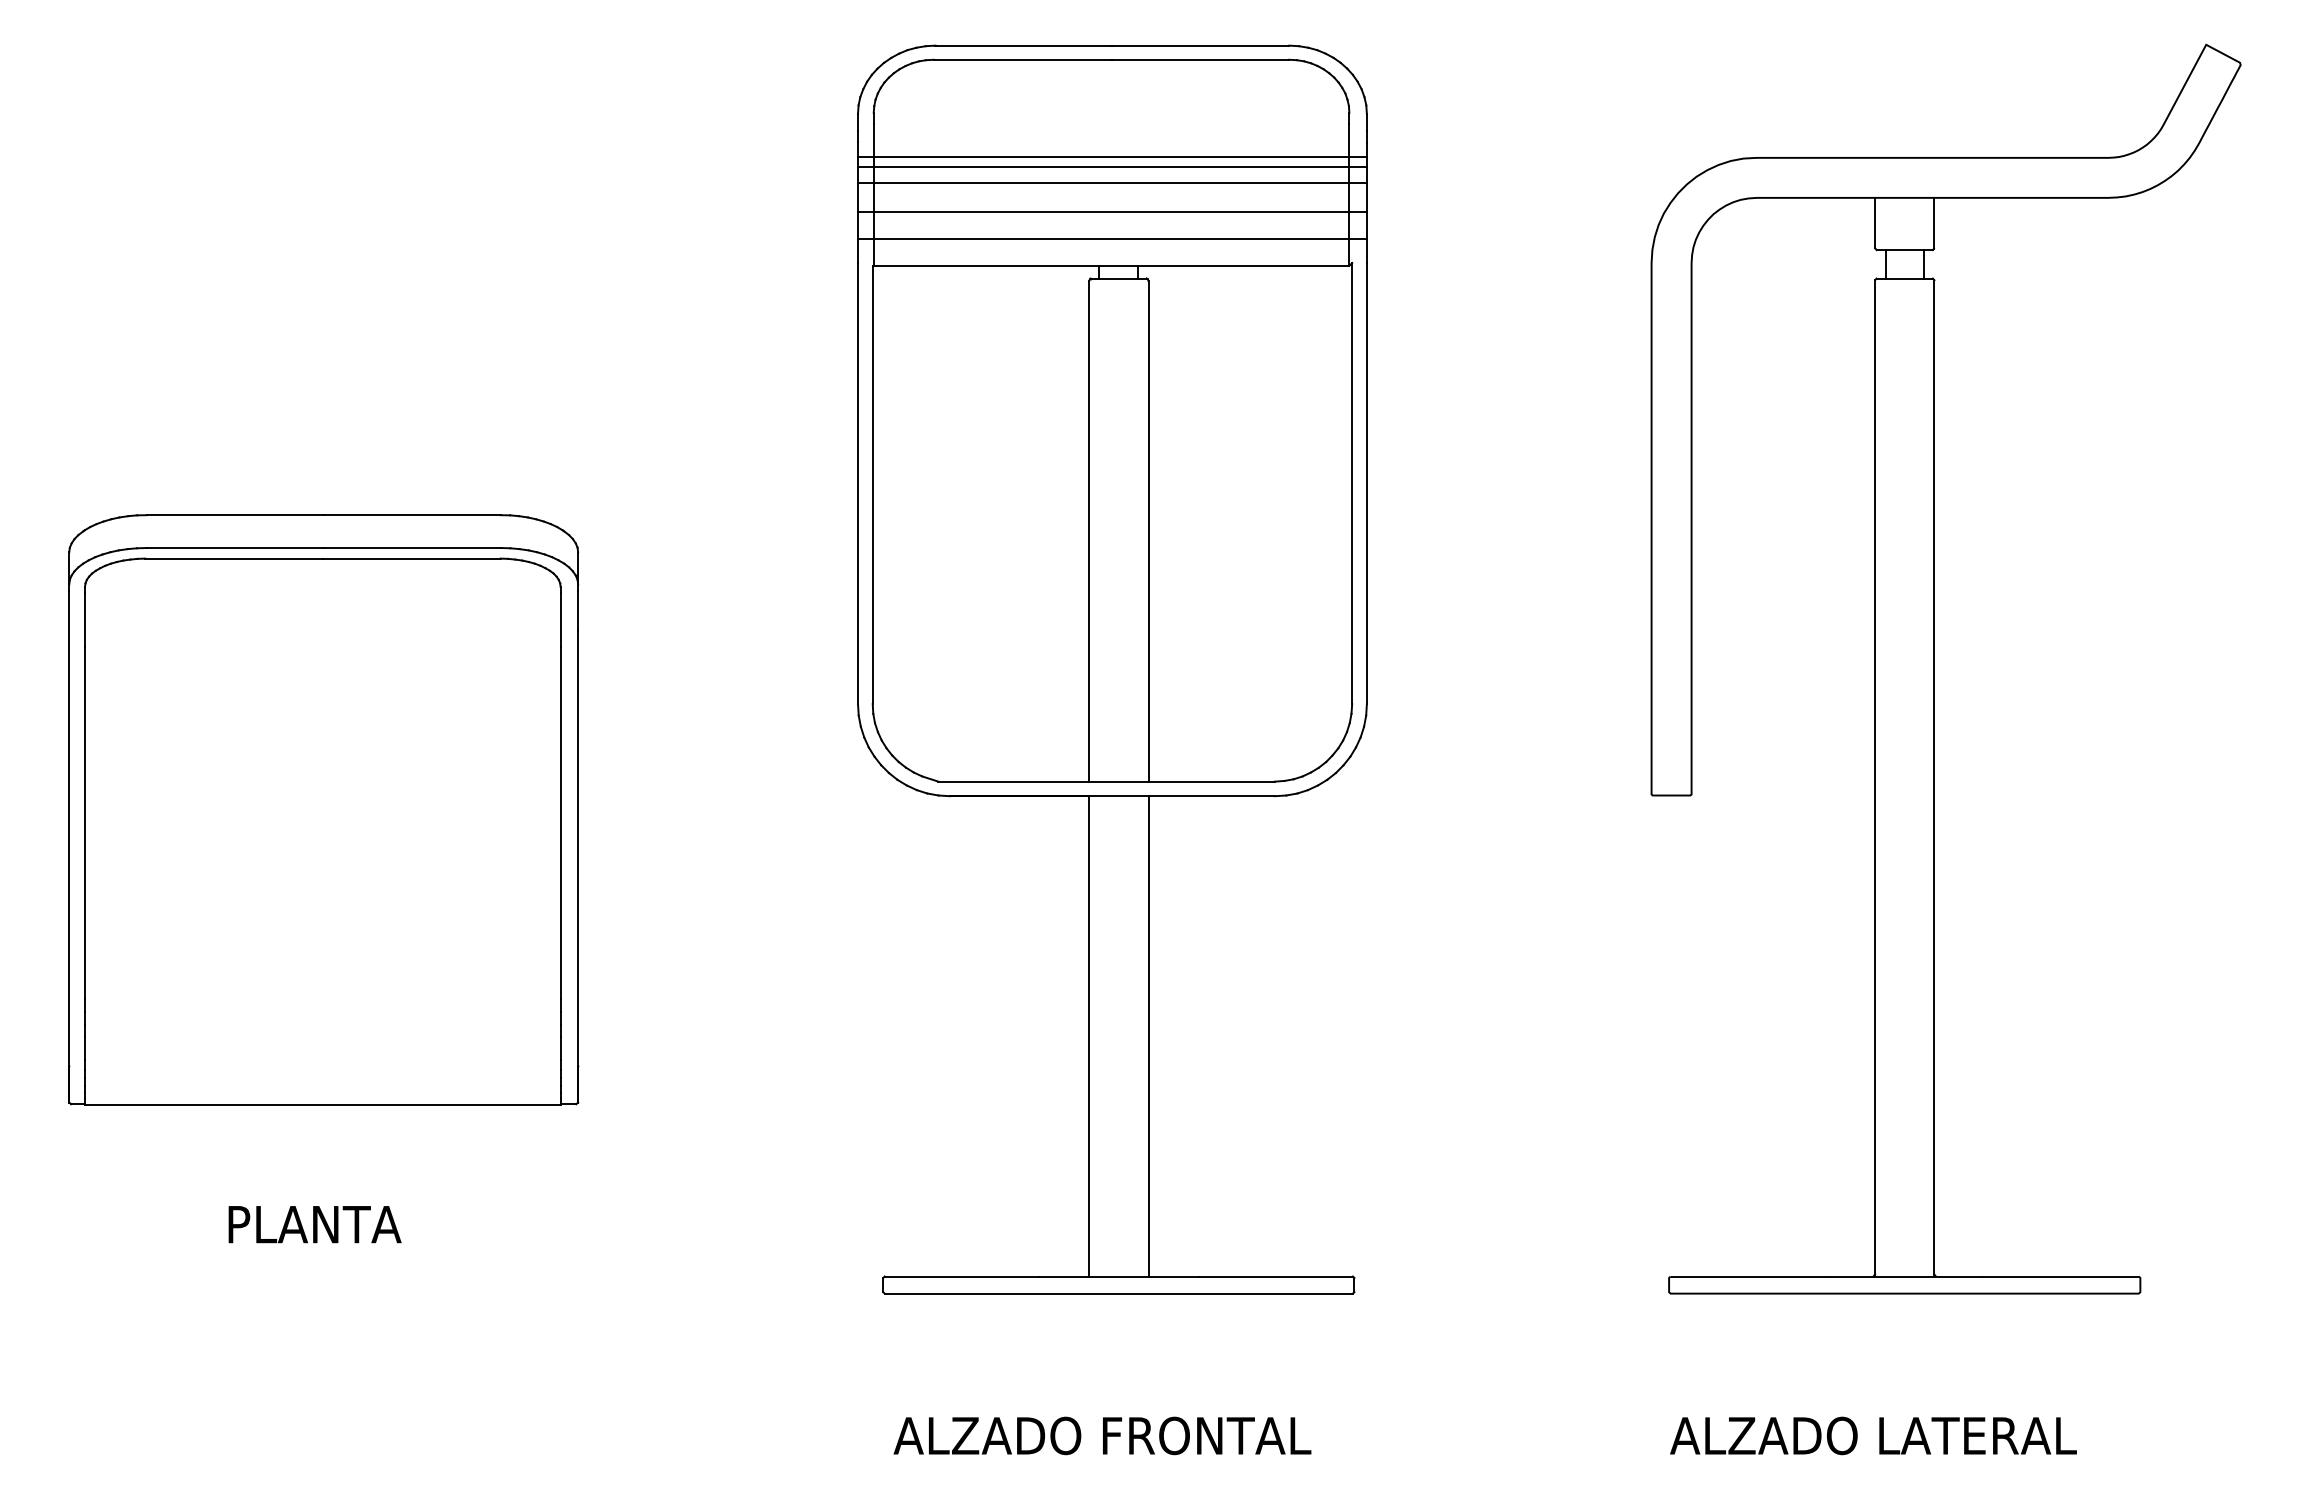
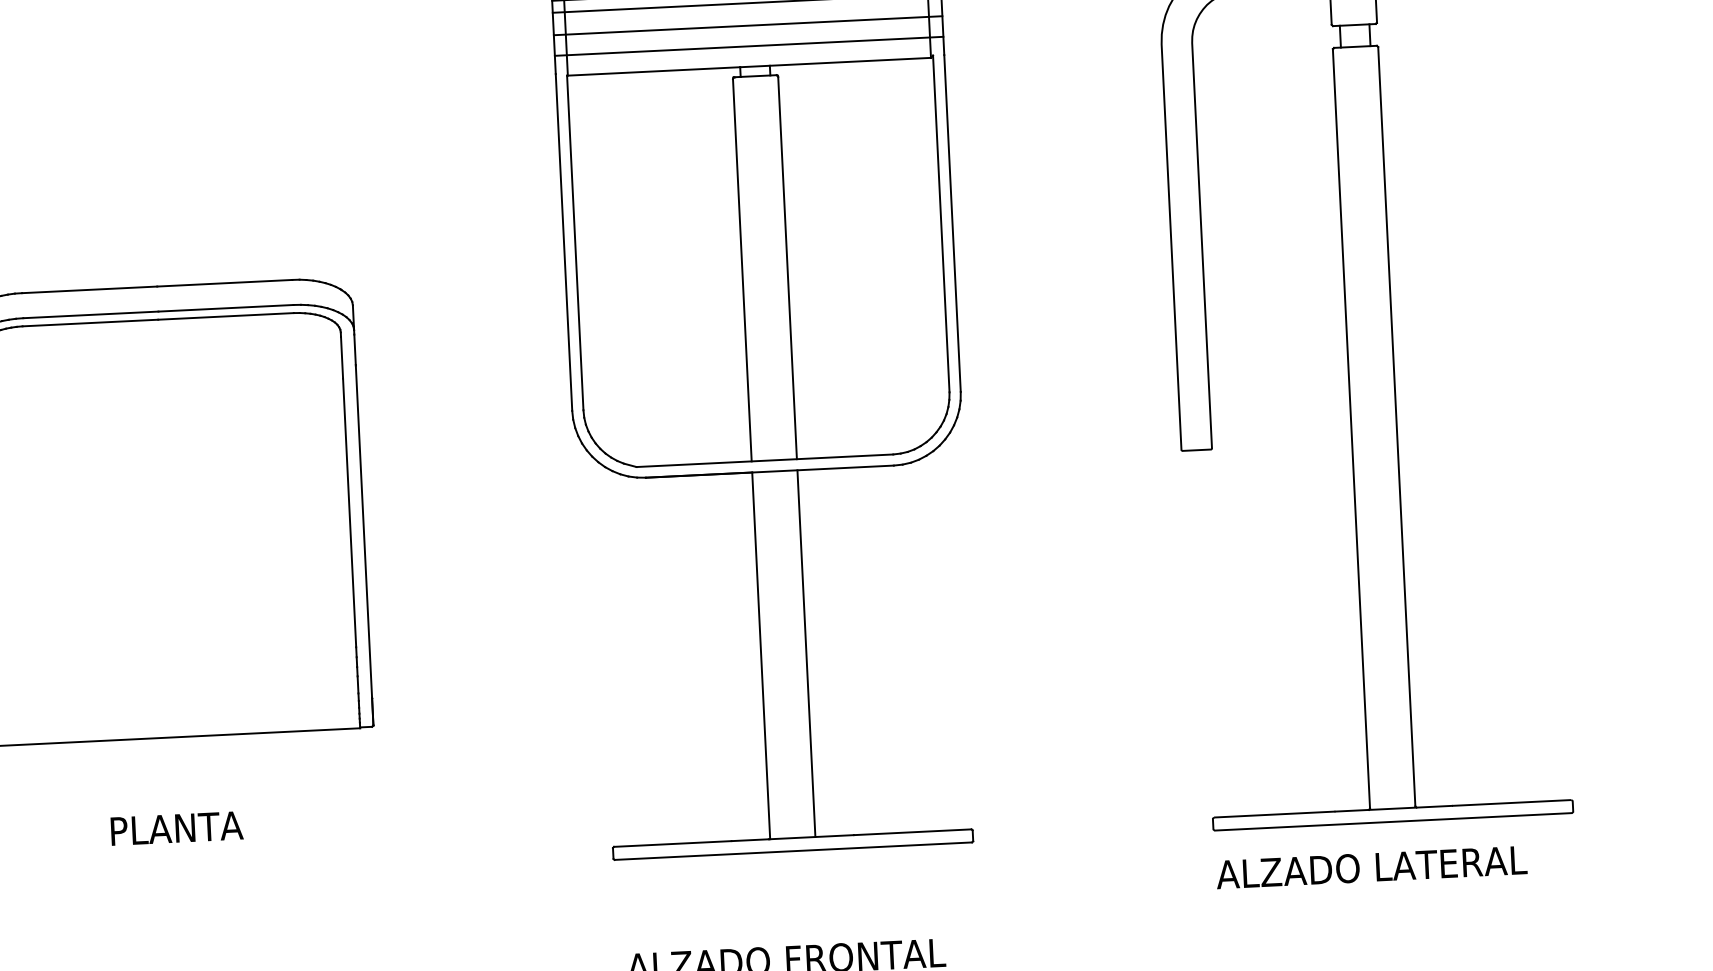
text: (1873, 1435) -> (1371, 867), moved

